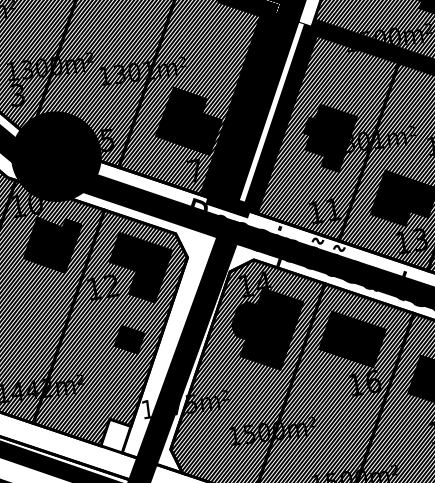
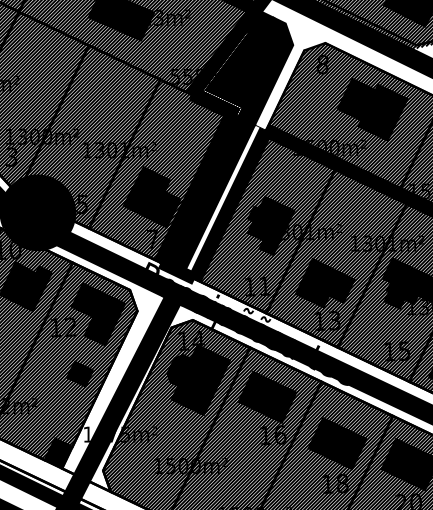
fill: (115, 435) -> (58, 453), added

